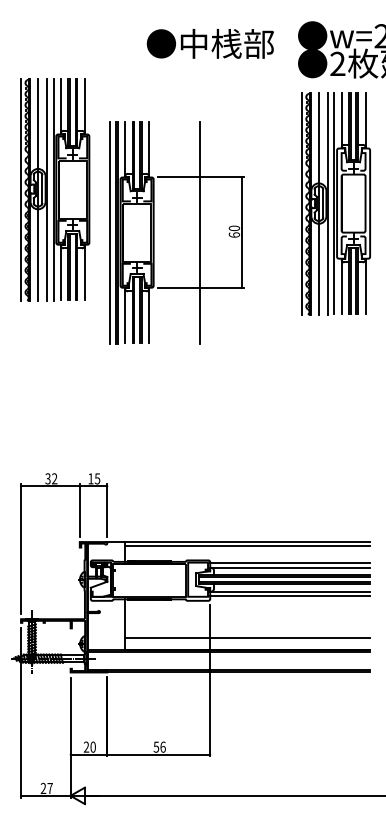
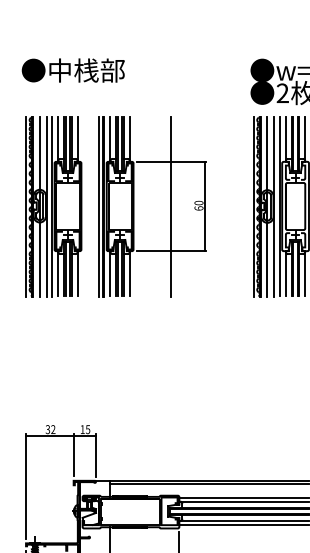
text: (209, 43) -> (72, 70), moved
part: (55, 189) -> (53, 206), moved
part: (154, 232) -> (134, 206), moved

